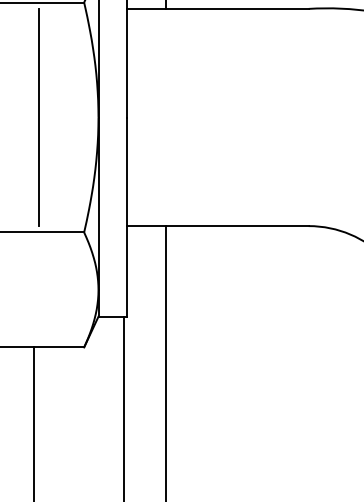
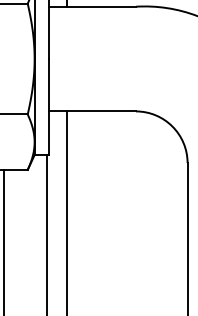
line: (40, 116) -> (6, 58), removed

